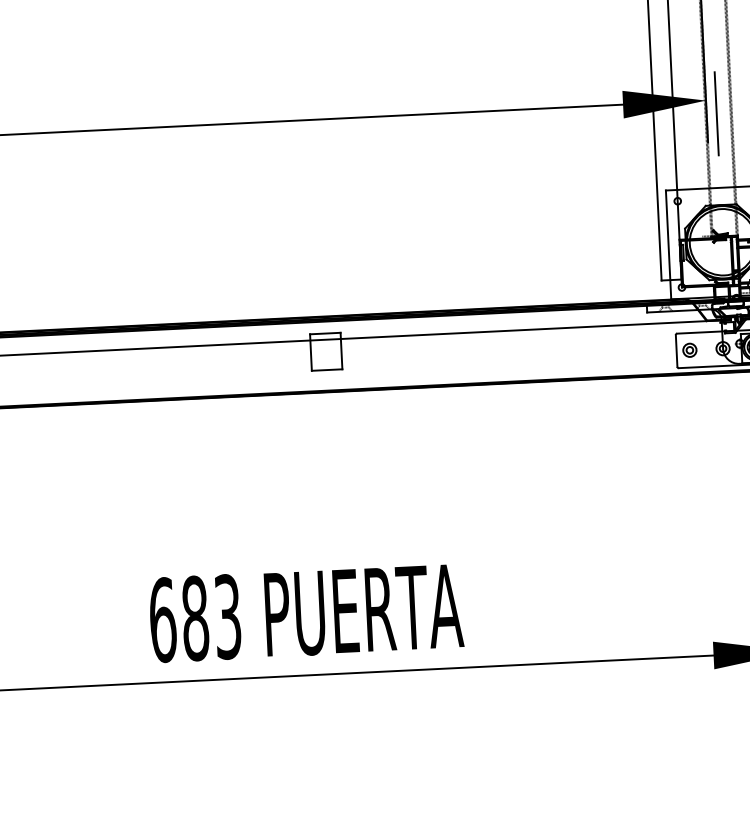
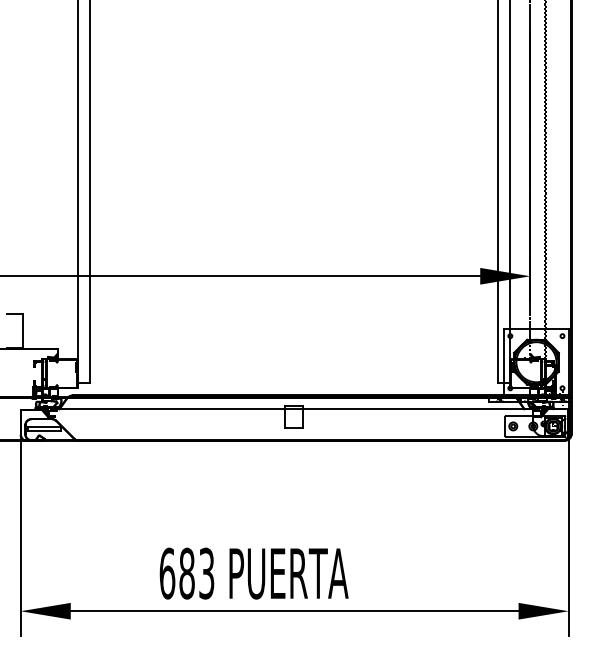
line: (716, 113) -> (536, 284), removed
text: (305, 612) -> (253, 573), moved

